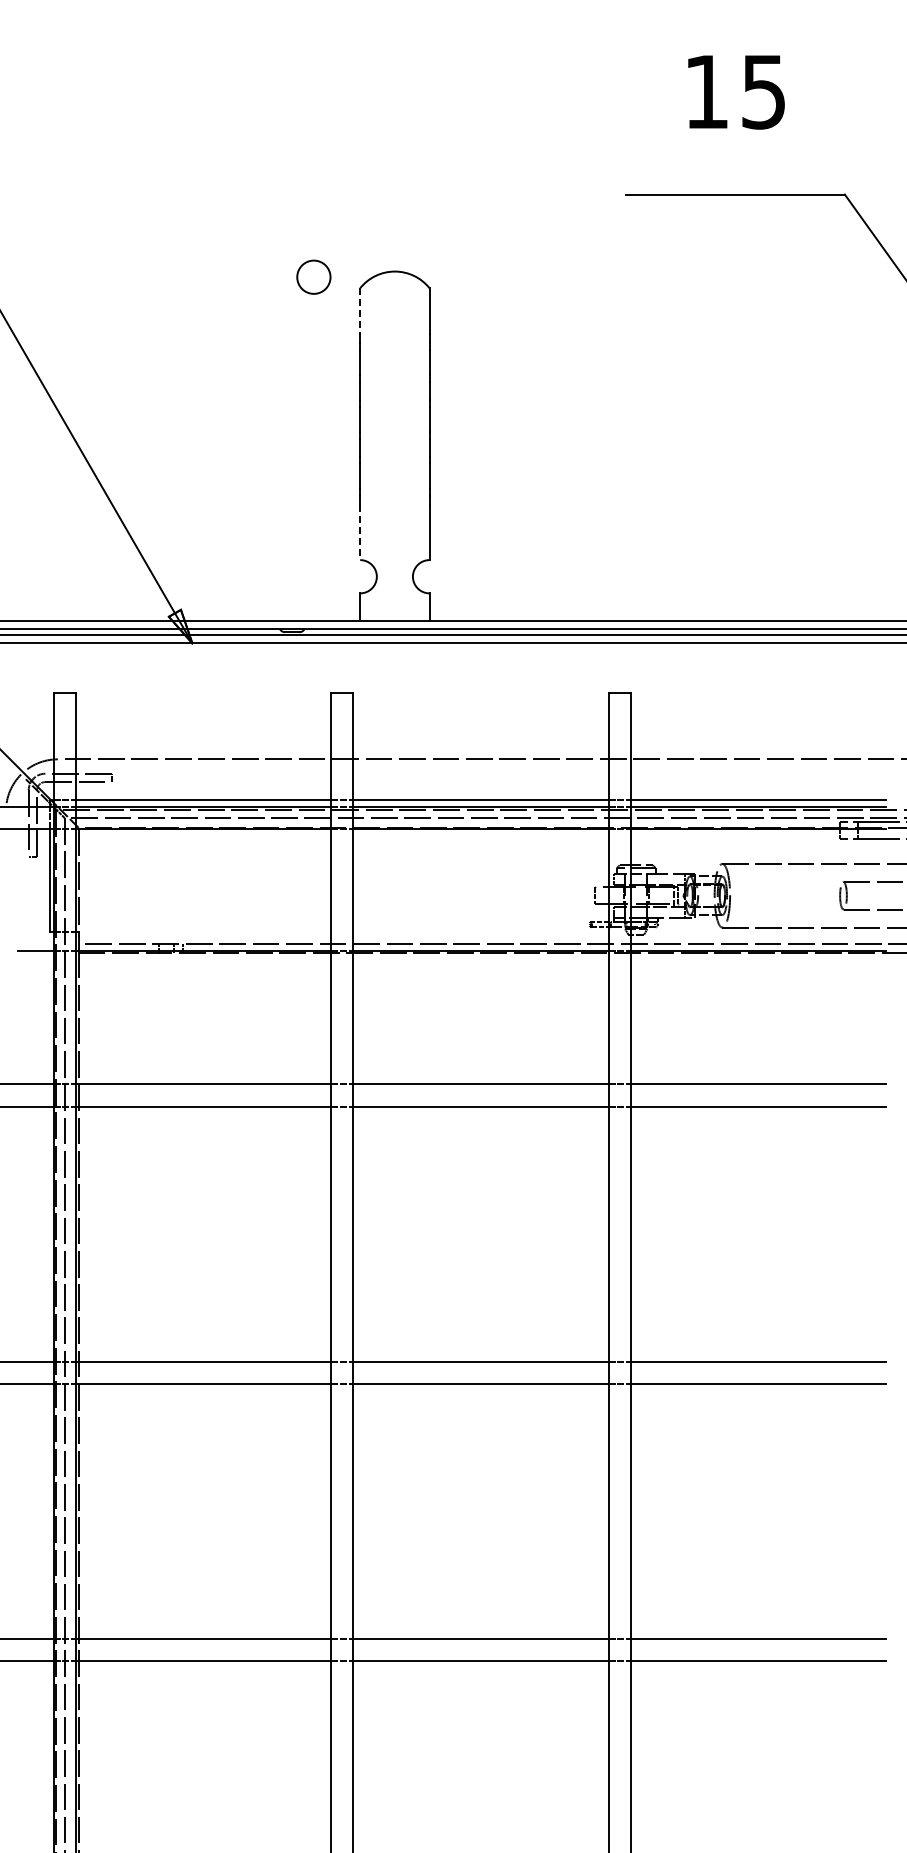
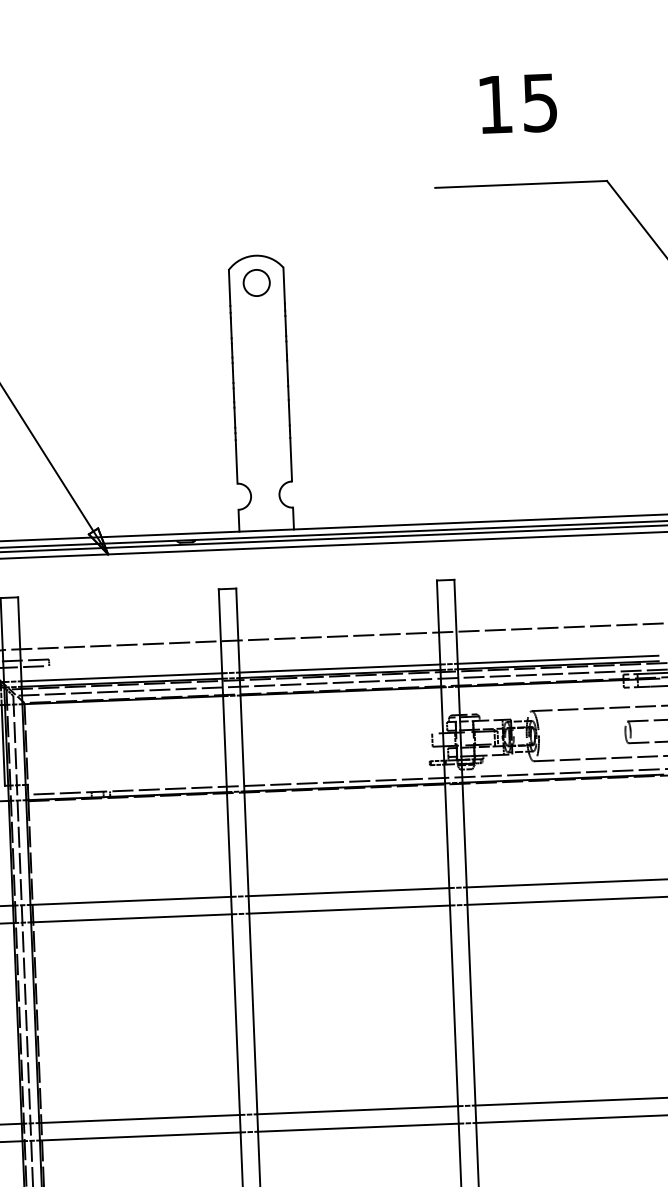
circle: (313, 276) -> (256, 282), moved
line: (360, 311) -> (229, 288), dashed -> solid
line: (360, 532) -> (236, 461), dashed -> solid

